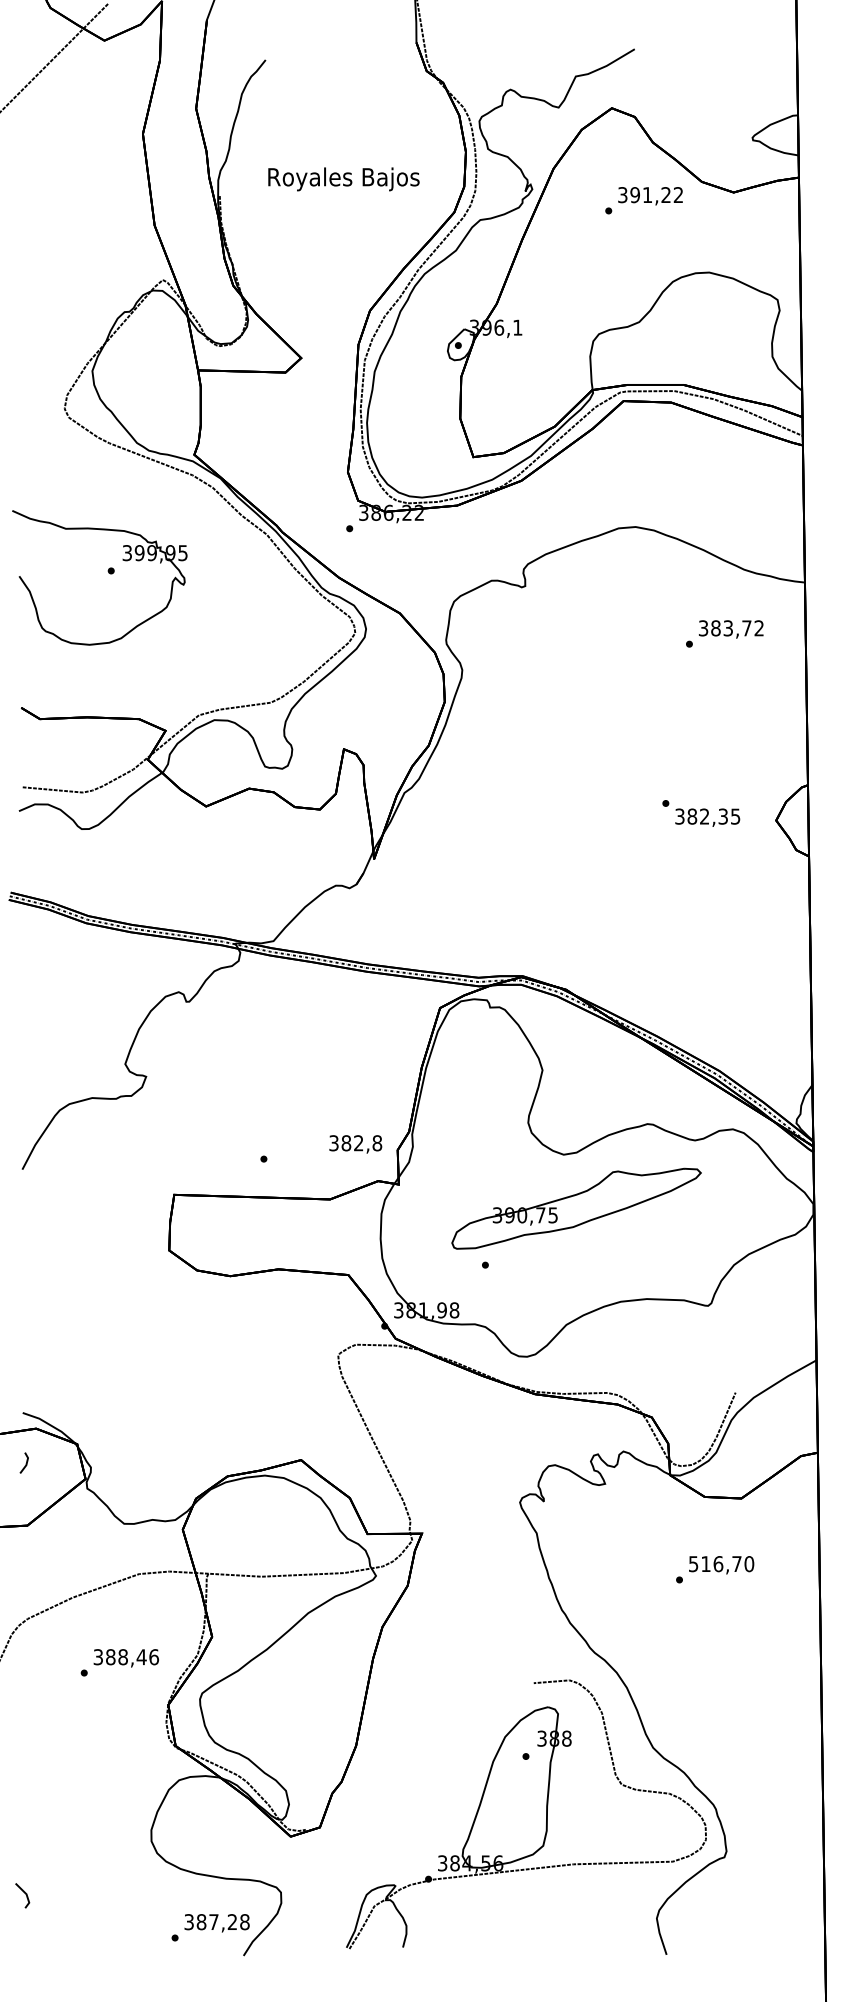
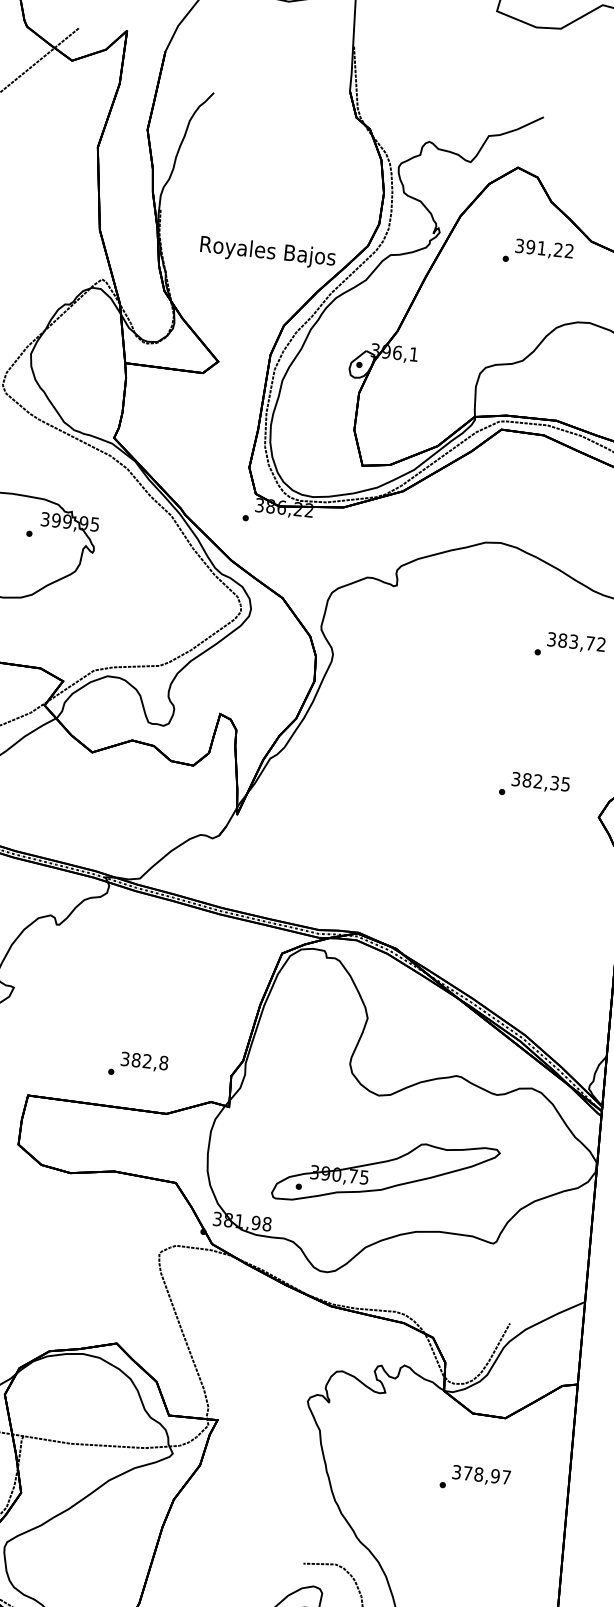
text: (343, 179) -> (267, 252), moved
text: (707, 817) -> (540, 782), moved
text: (355, 1144) -> (144, 1062), moved
part: (576, 1208) -> (385, 1173), moved
text: (721, 1564) -> (481, 1475), 516,70 -> 378,97

